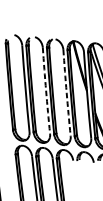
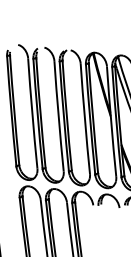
arc: (46, 91) -> (58, 116), dashed -> solid
arc: (66, 93) -> (84, 119), dashed -> solid

